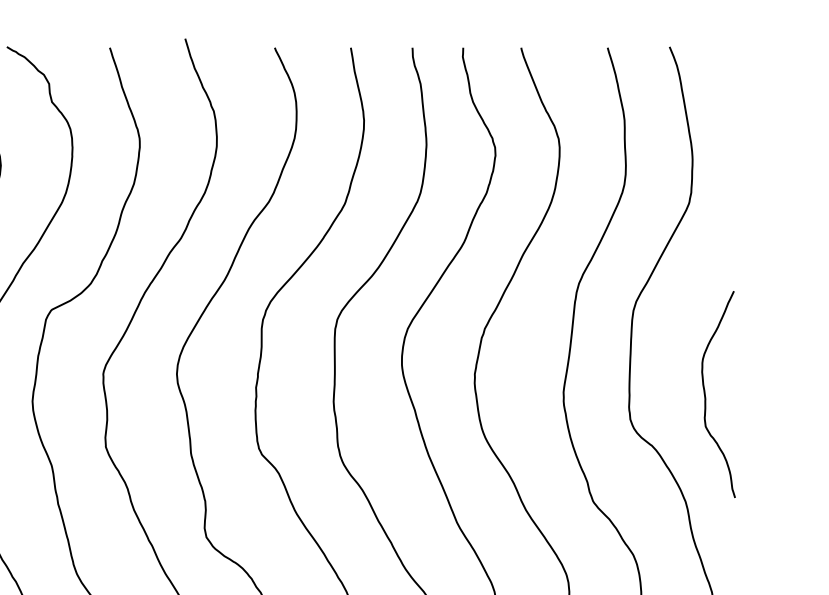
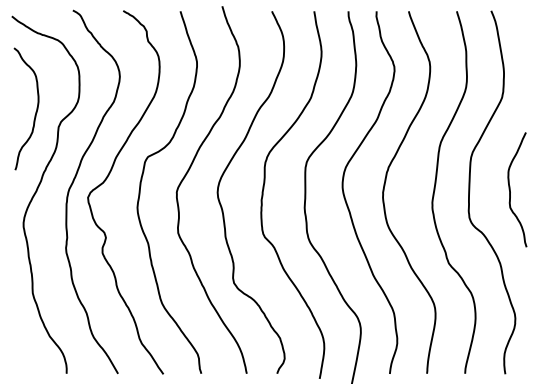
curve: (706, 393) -> (510, 189), moved

